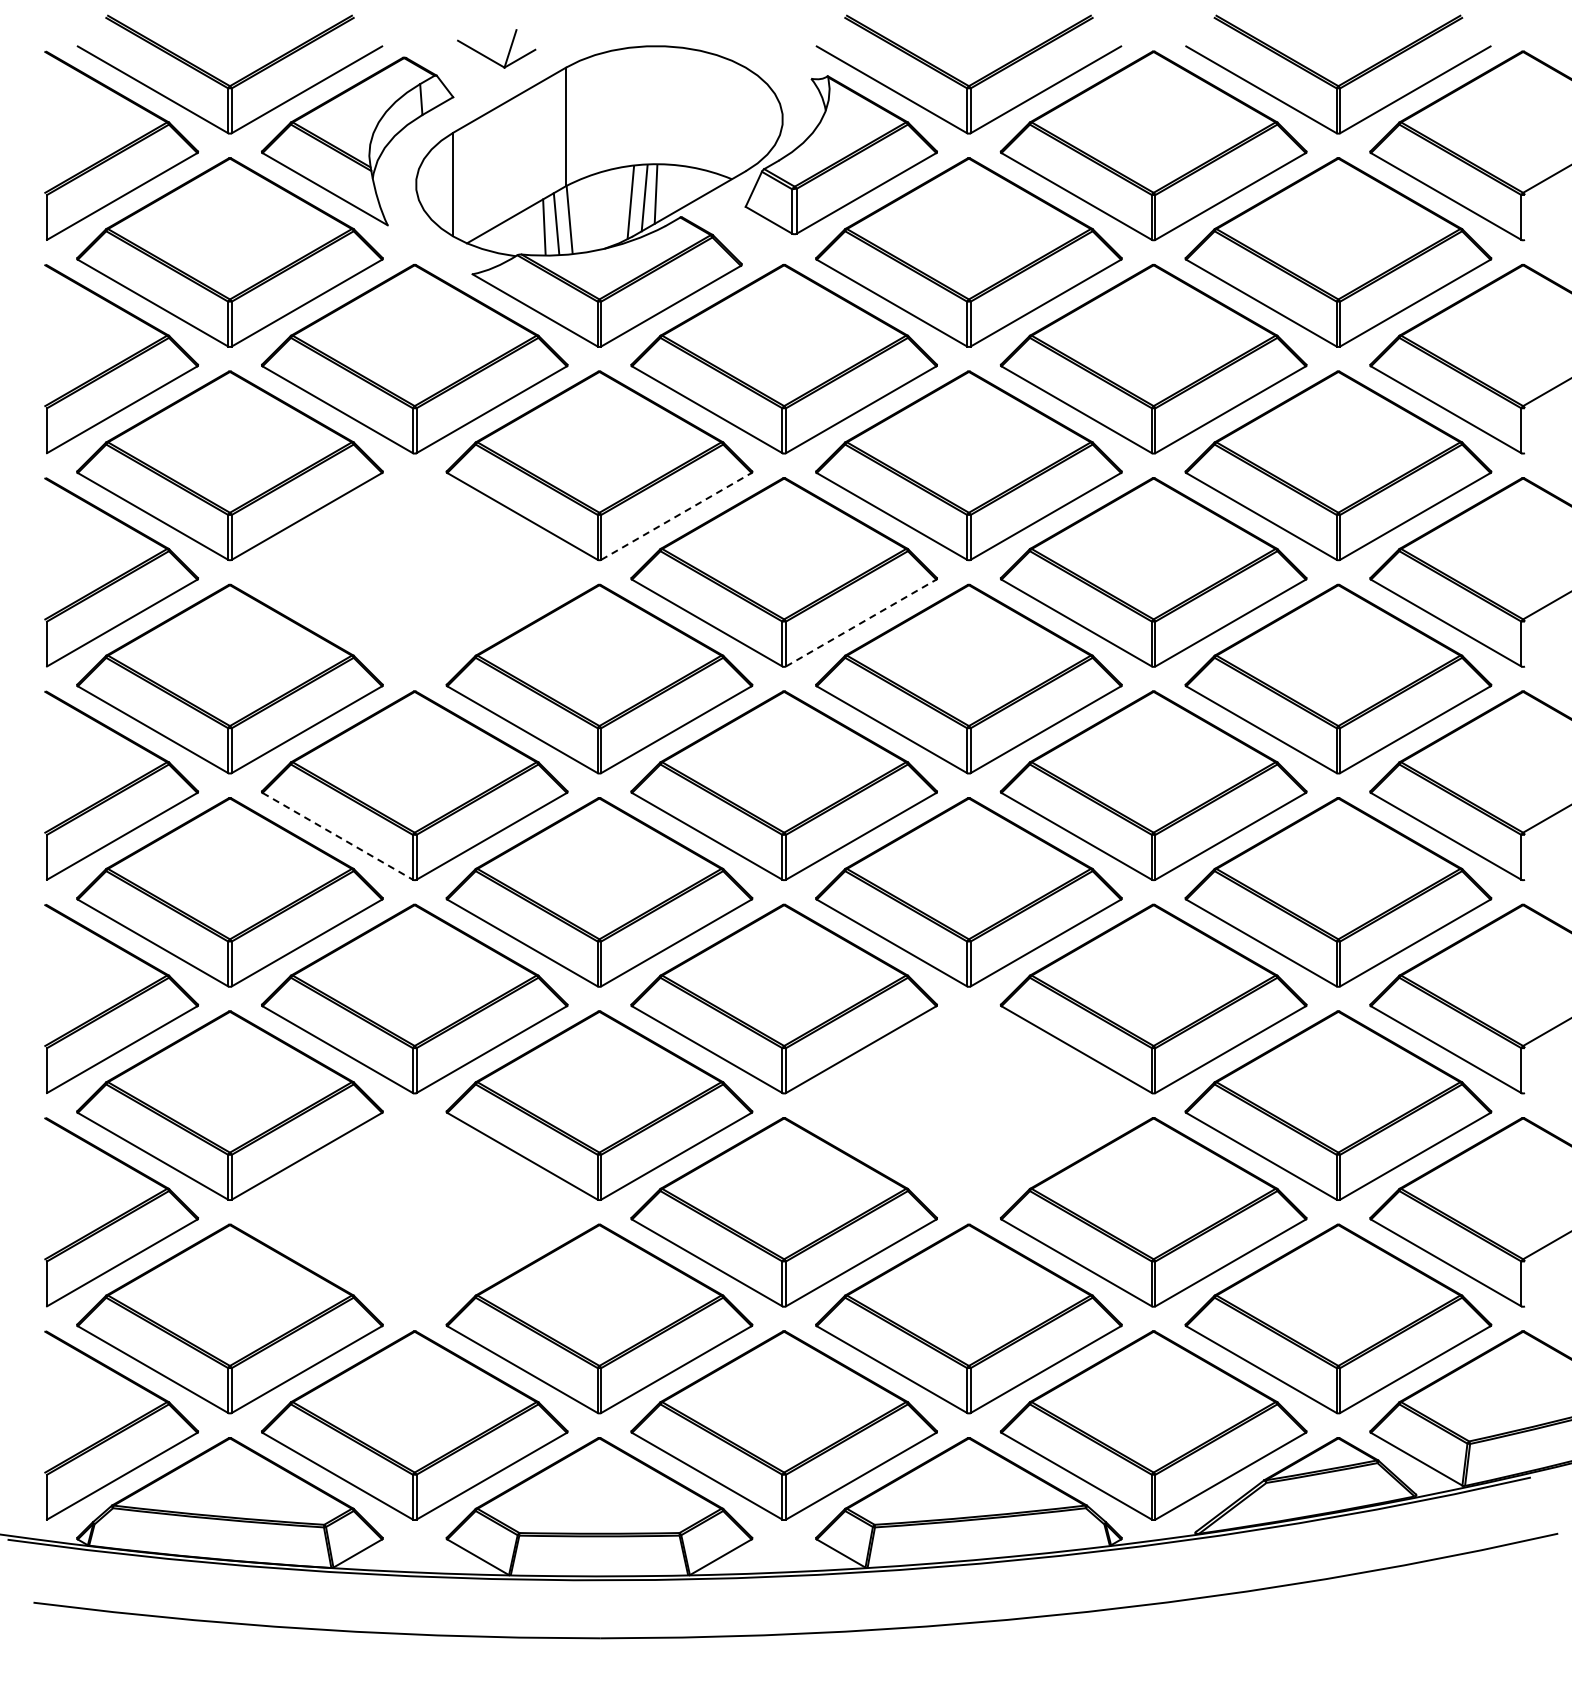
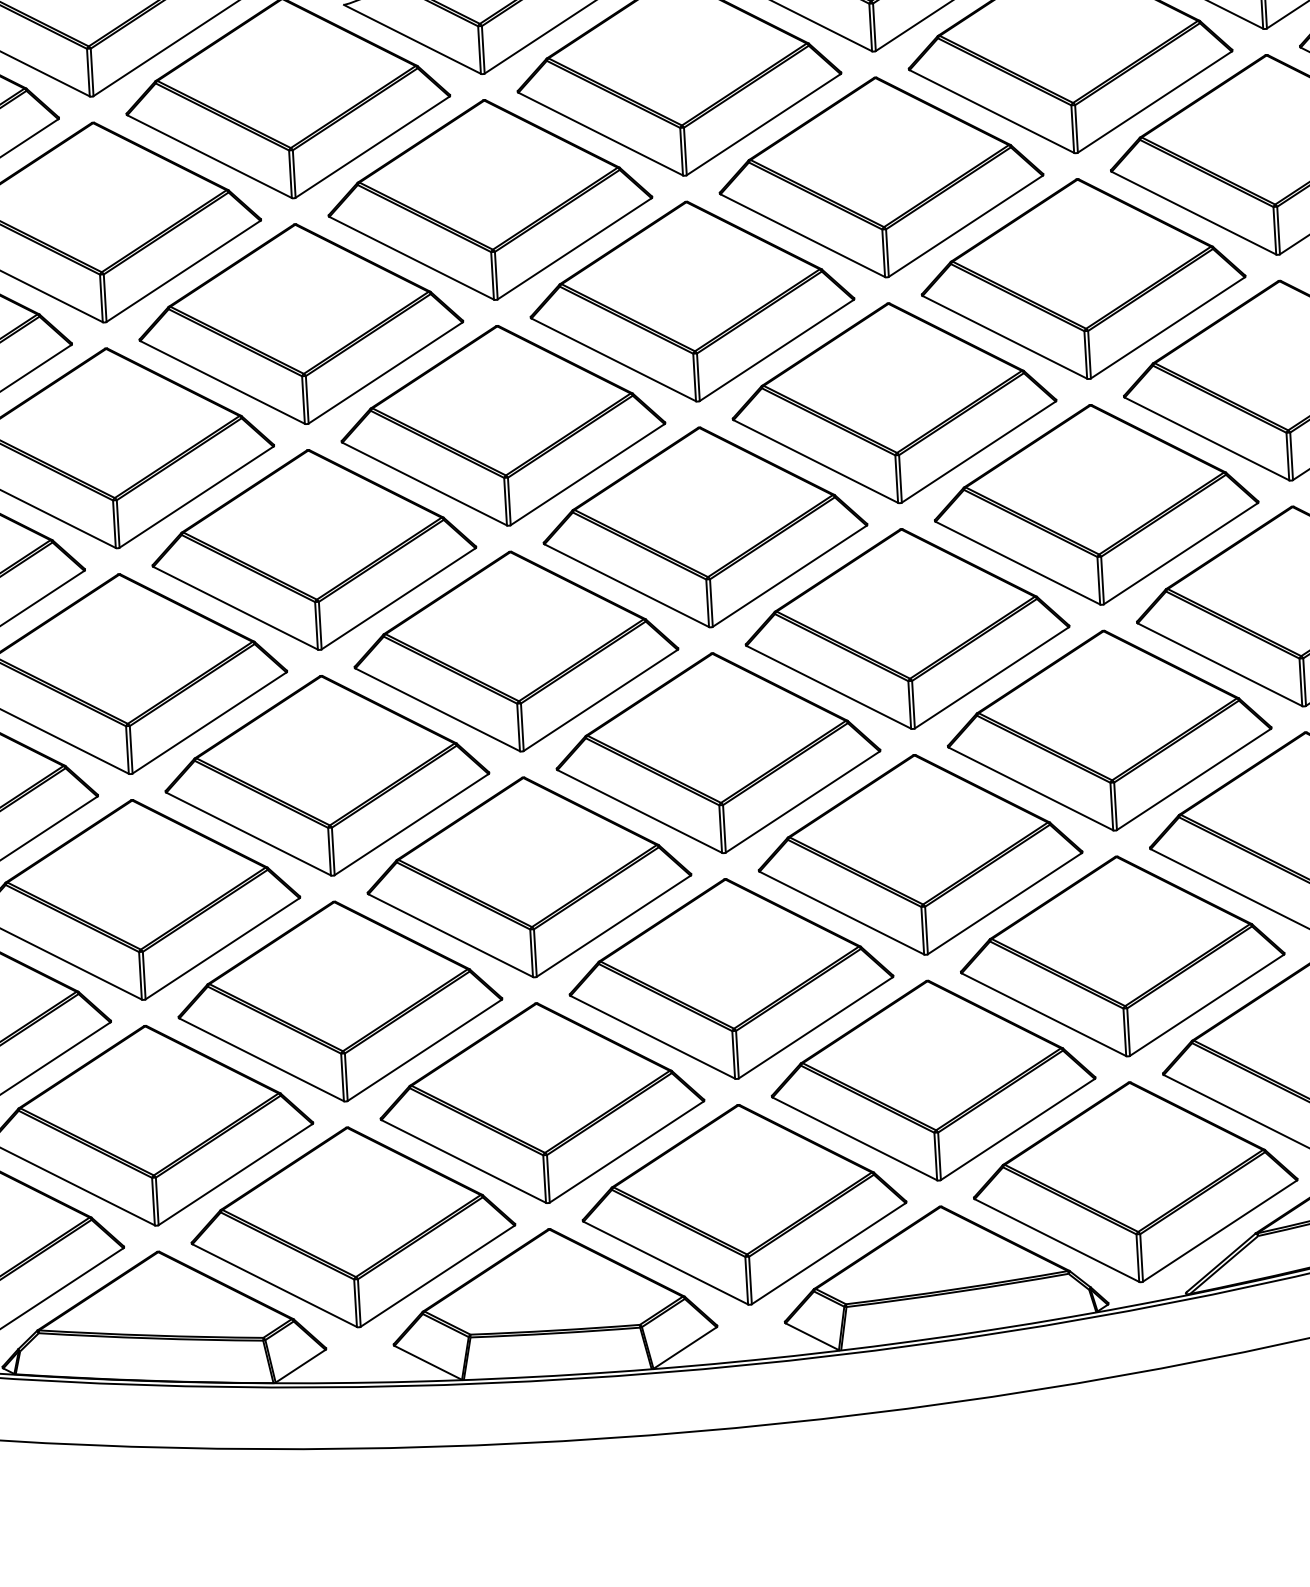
line: (676, 516) -> (574, 248), dashed -> solid
part: (414, 572) -> (300, 324), added
line: (861, 623) -> (777, 350), dashed -> solid
line: (337, 836) -> (235, 608), dashed -> solid
part: (968, 1105) -> (919, 854), added
part: (414, 1212) -> (339, 1001), added

